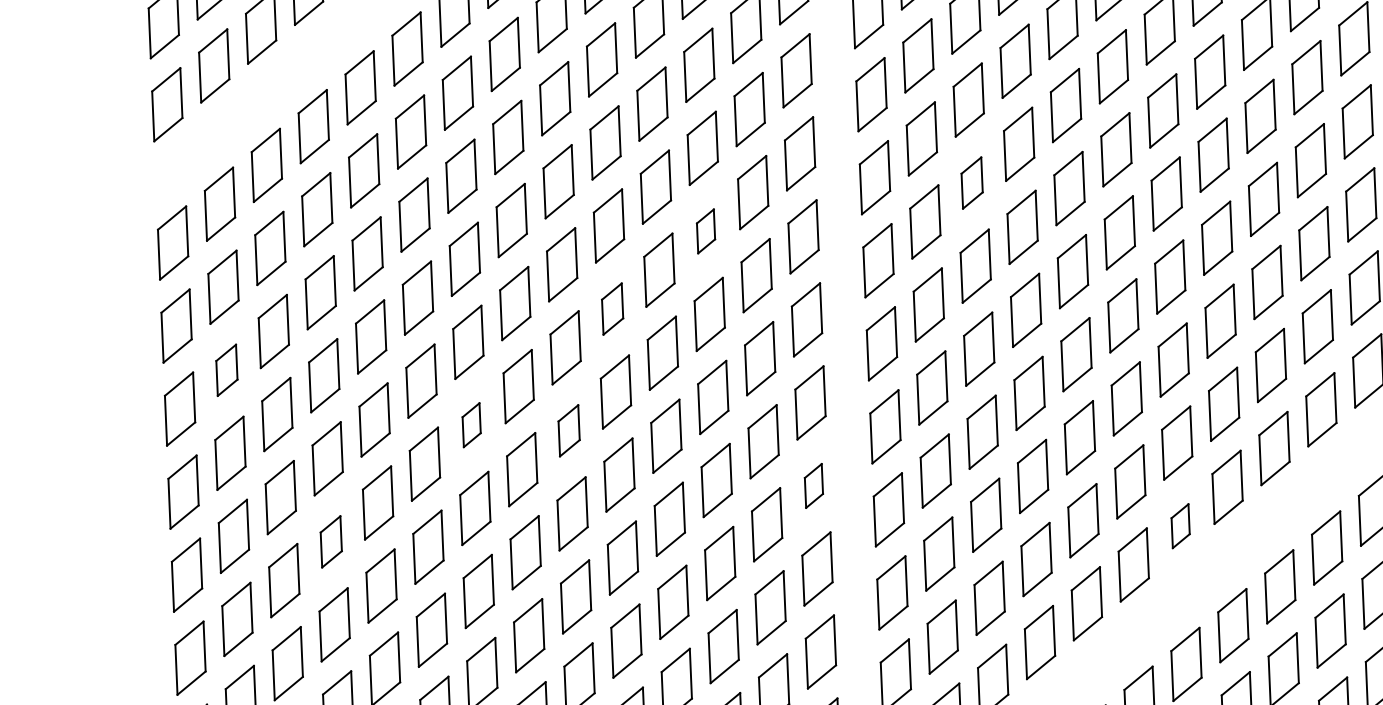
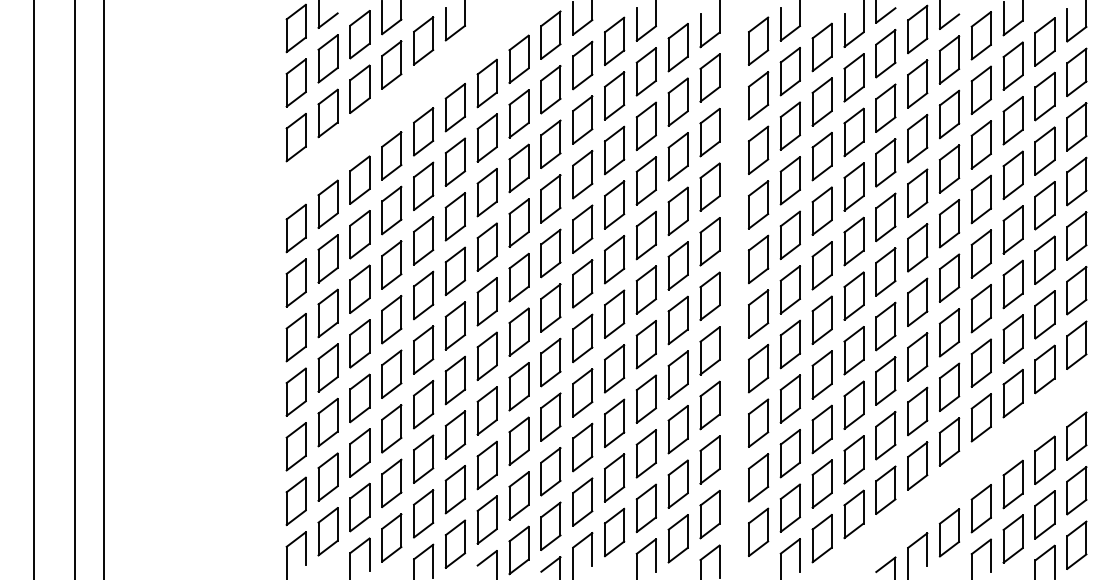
part: (971, 182) -> (821, 210), size x1.43
part: (704, 231) -> (645, 235), size x1.67
part: (612, 308) -> (582, 283), size x1.43
part: (226, 370) -> (327, 313), size x1.43
part: (470, 424) -> (486, 355), size x1.67
part: (568, 430) -> (550, 362), size x1.43
part: (813, 486) -> (709, 405), size x1.67
part: (1180, 525) -> (949, 441), size x1.67
part: (330, 541) -> (391, 428), size x1.43

